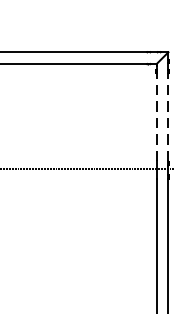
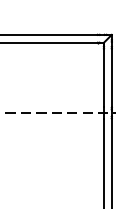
line: (155, 113) -> (103, 75), dashed -> solid
line: (167, 116) -> (111, 77), dashed -> solid

